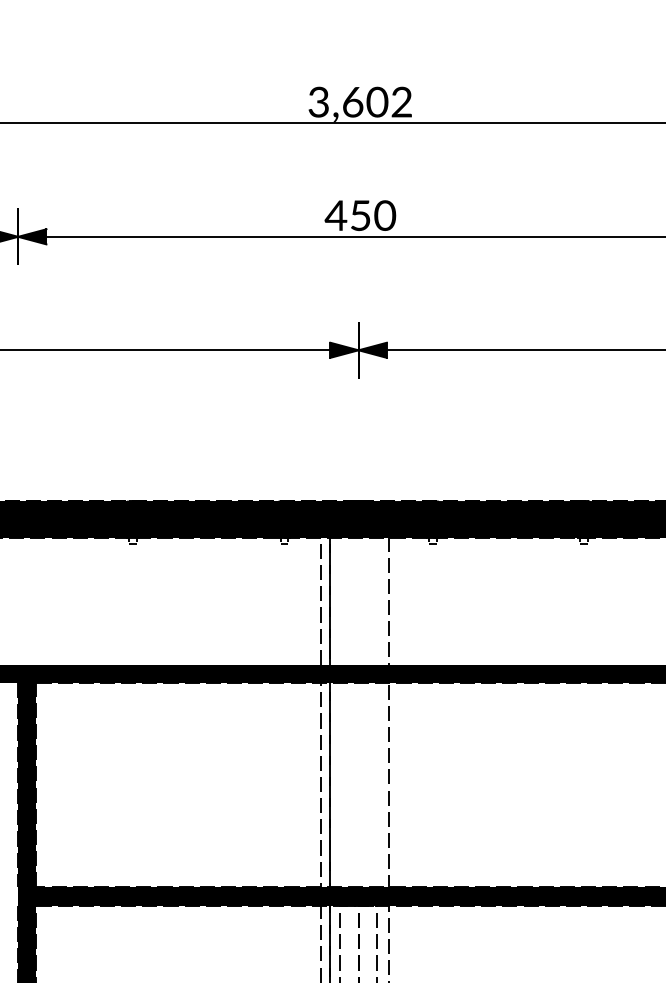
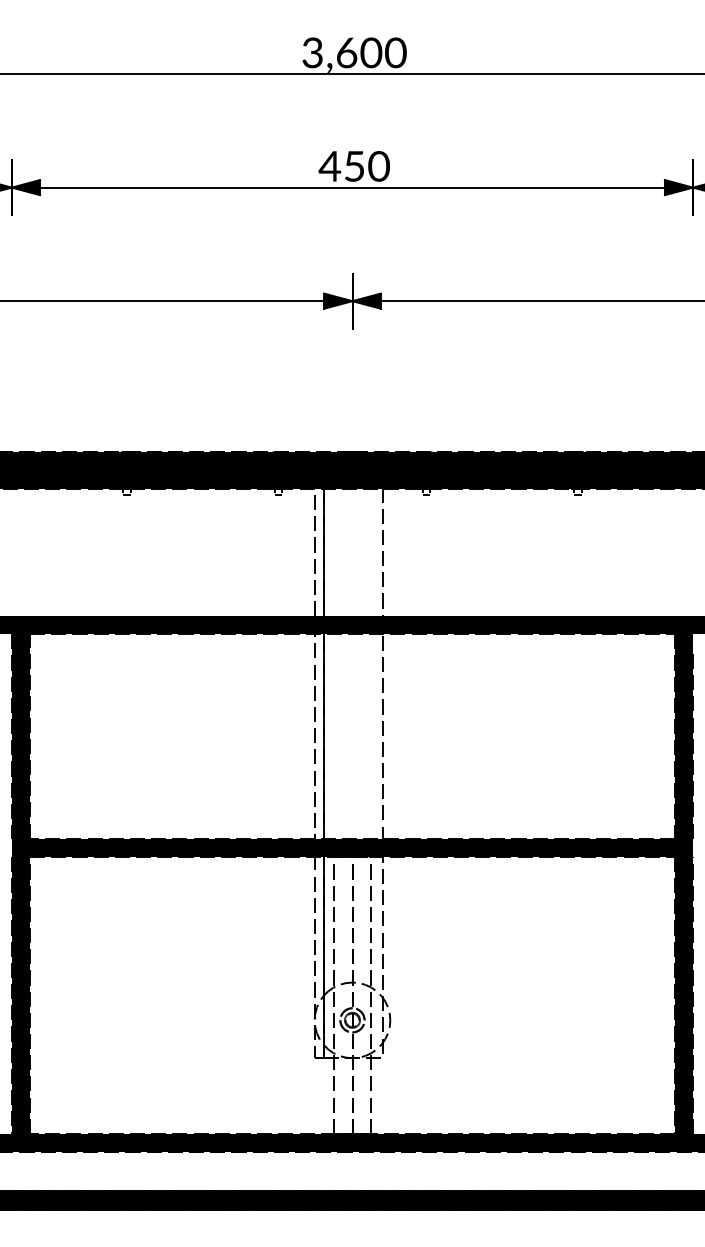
text: (401, 102) -> (395, 53), 3,602 -> 3,600

